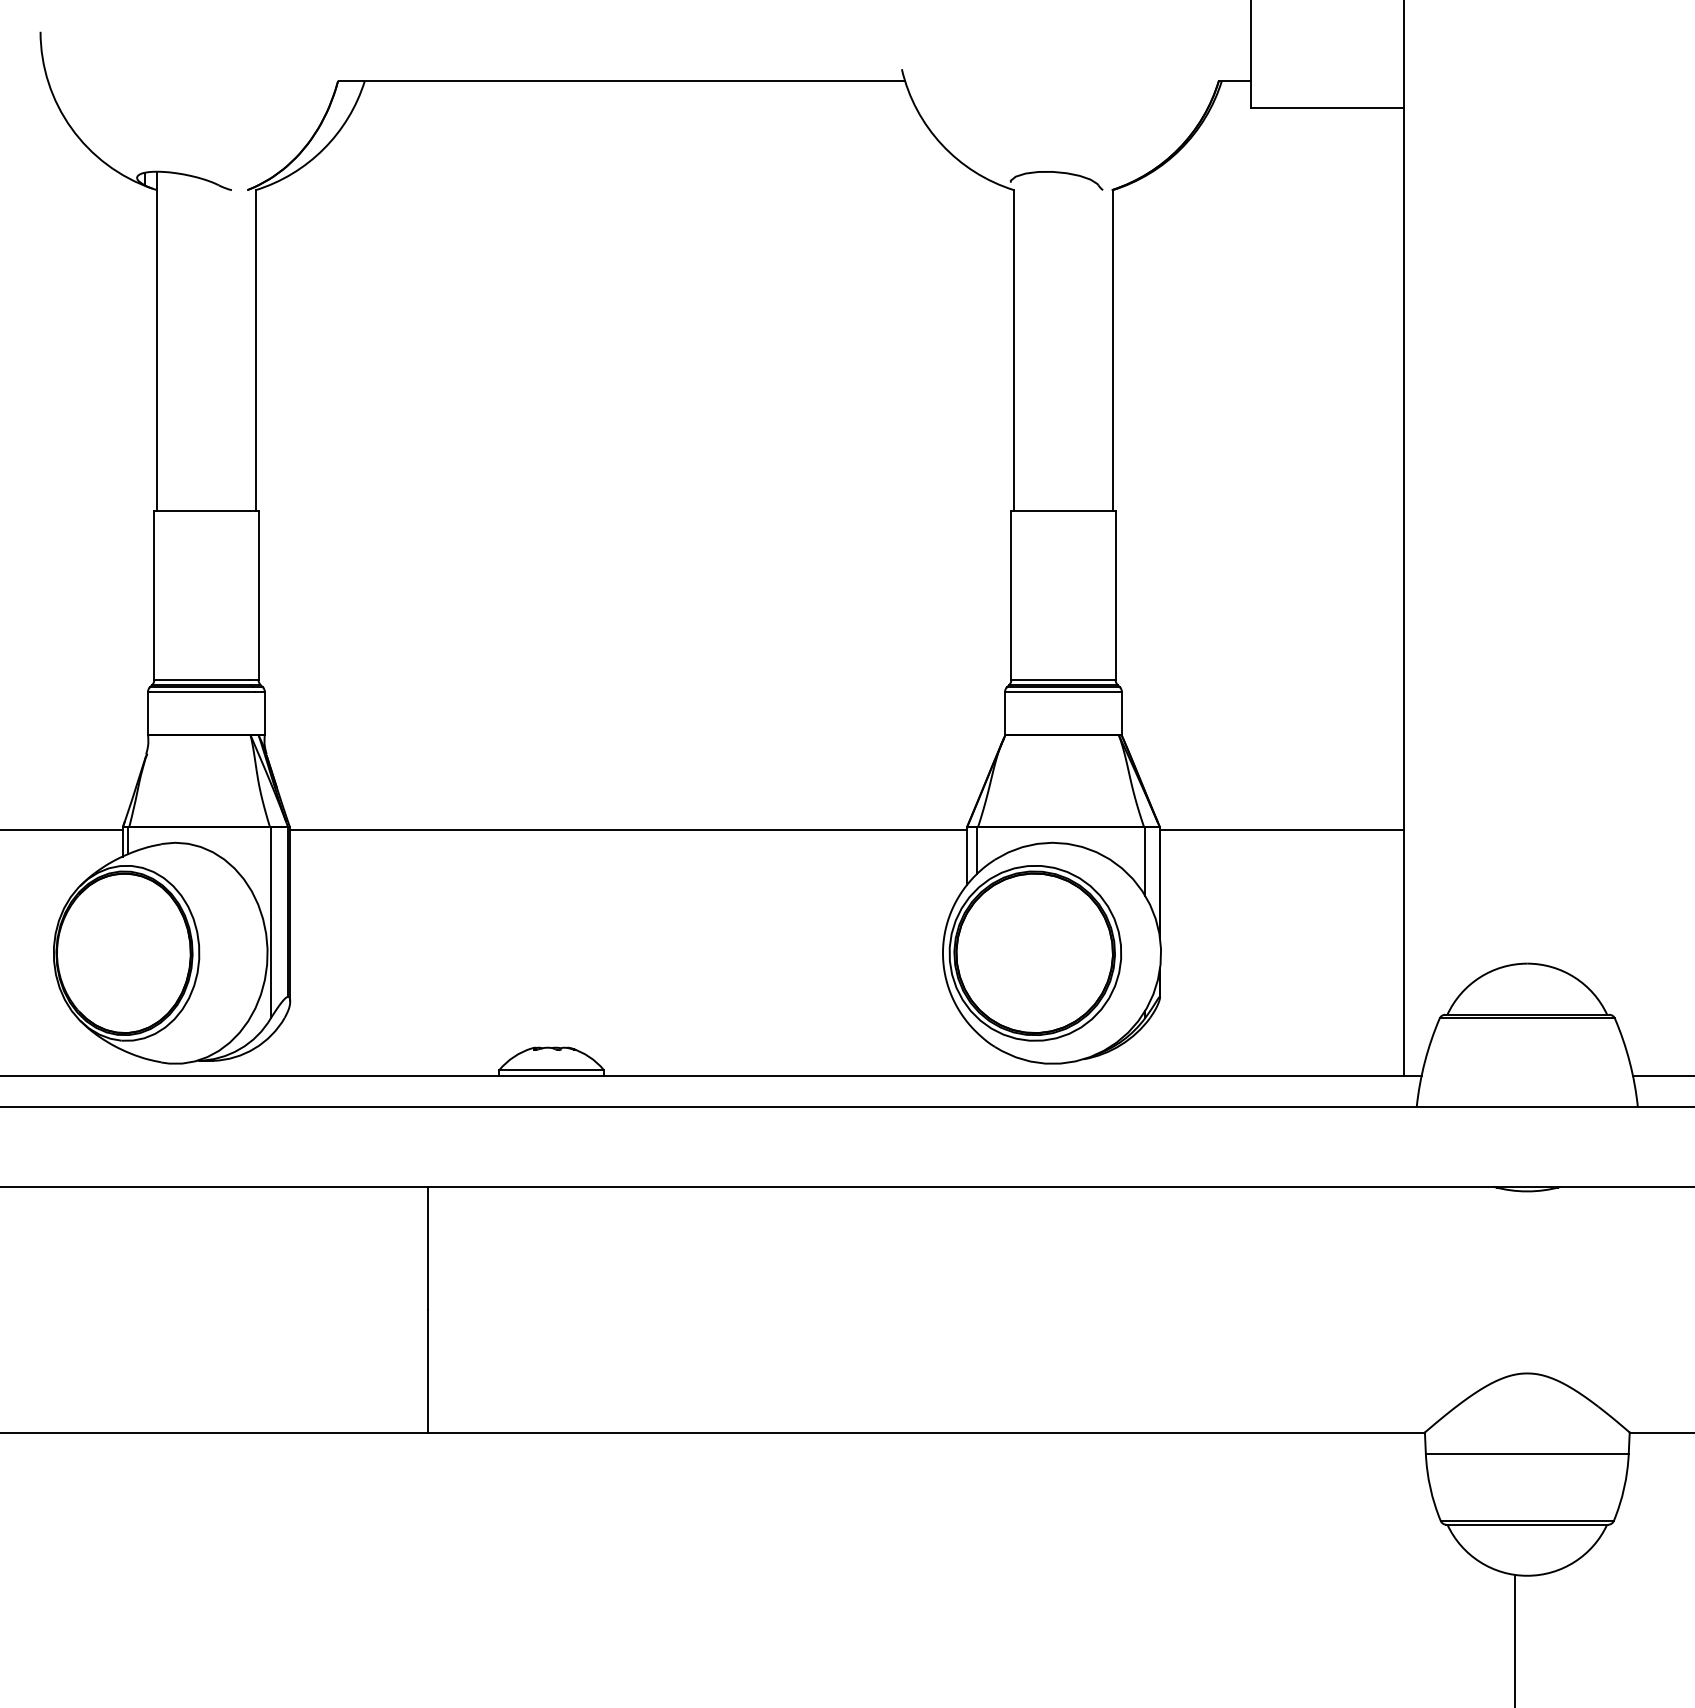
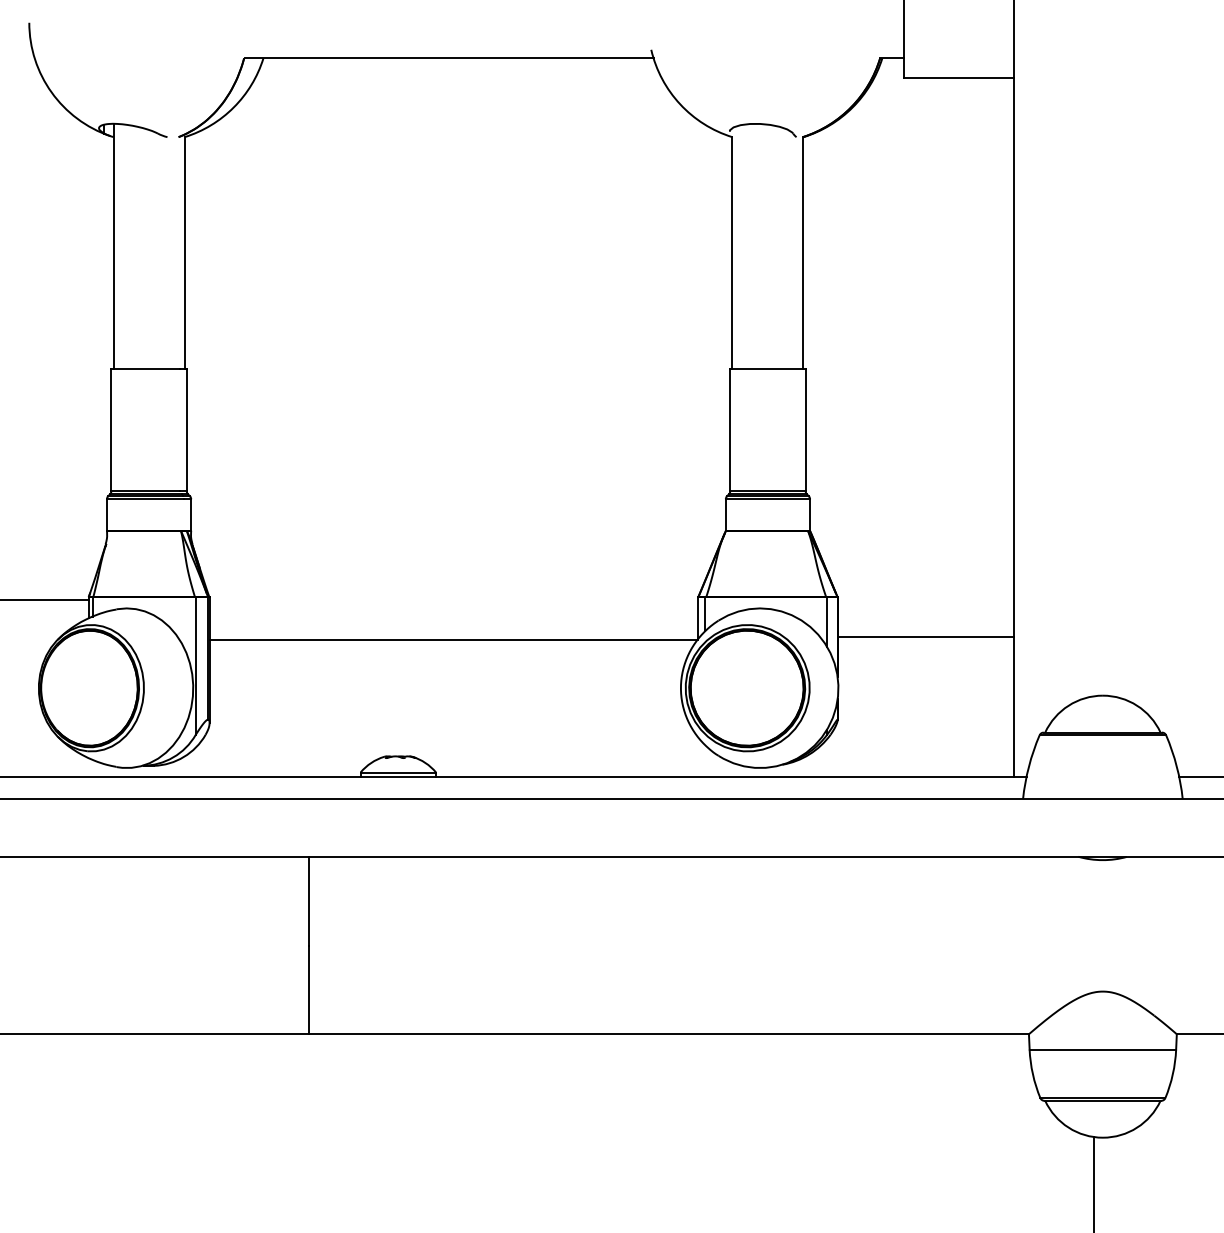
line: (628, 830) -> (453, 639), moved
line: (1282, 830) -> (926, 637), moved

